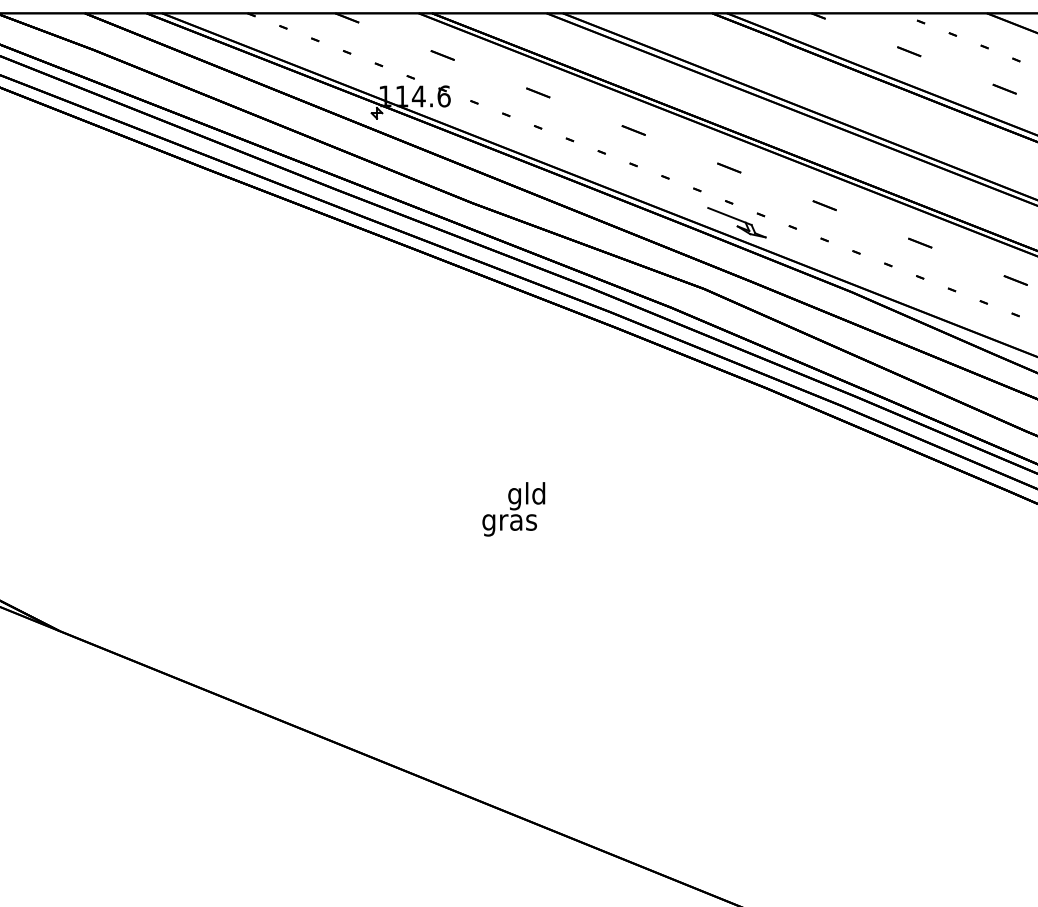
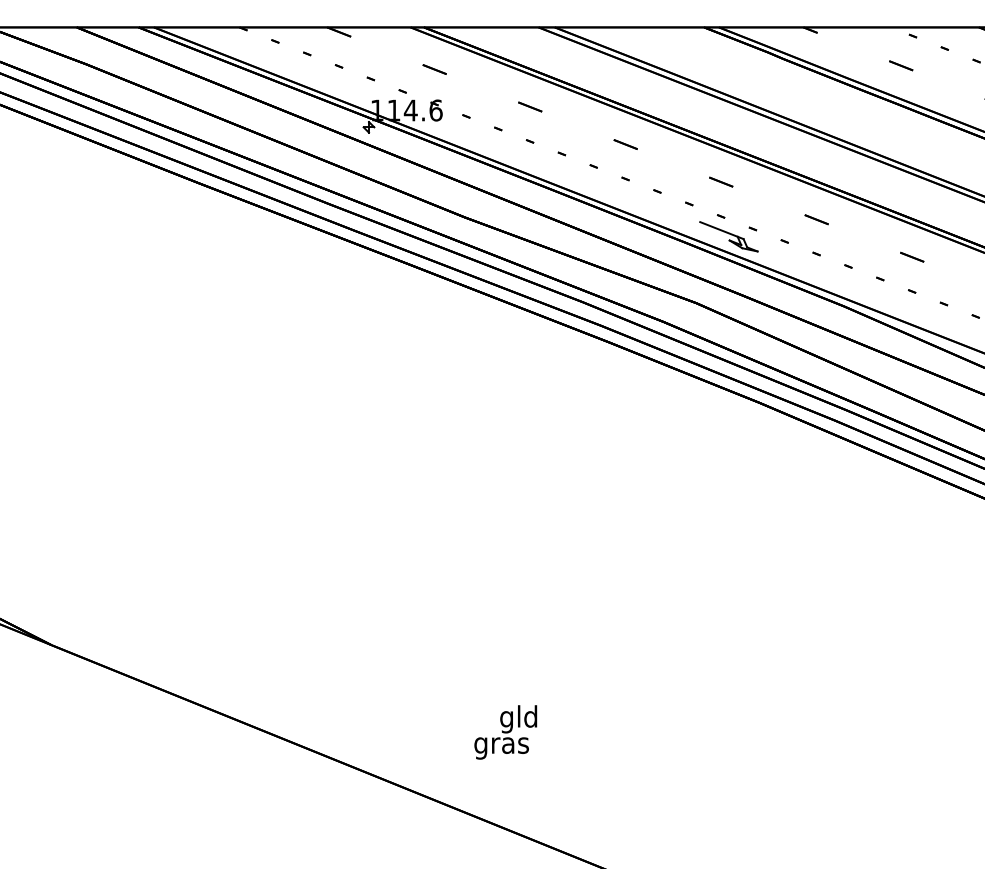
text: (513, 509) -> (505, 732), moved

